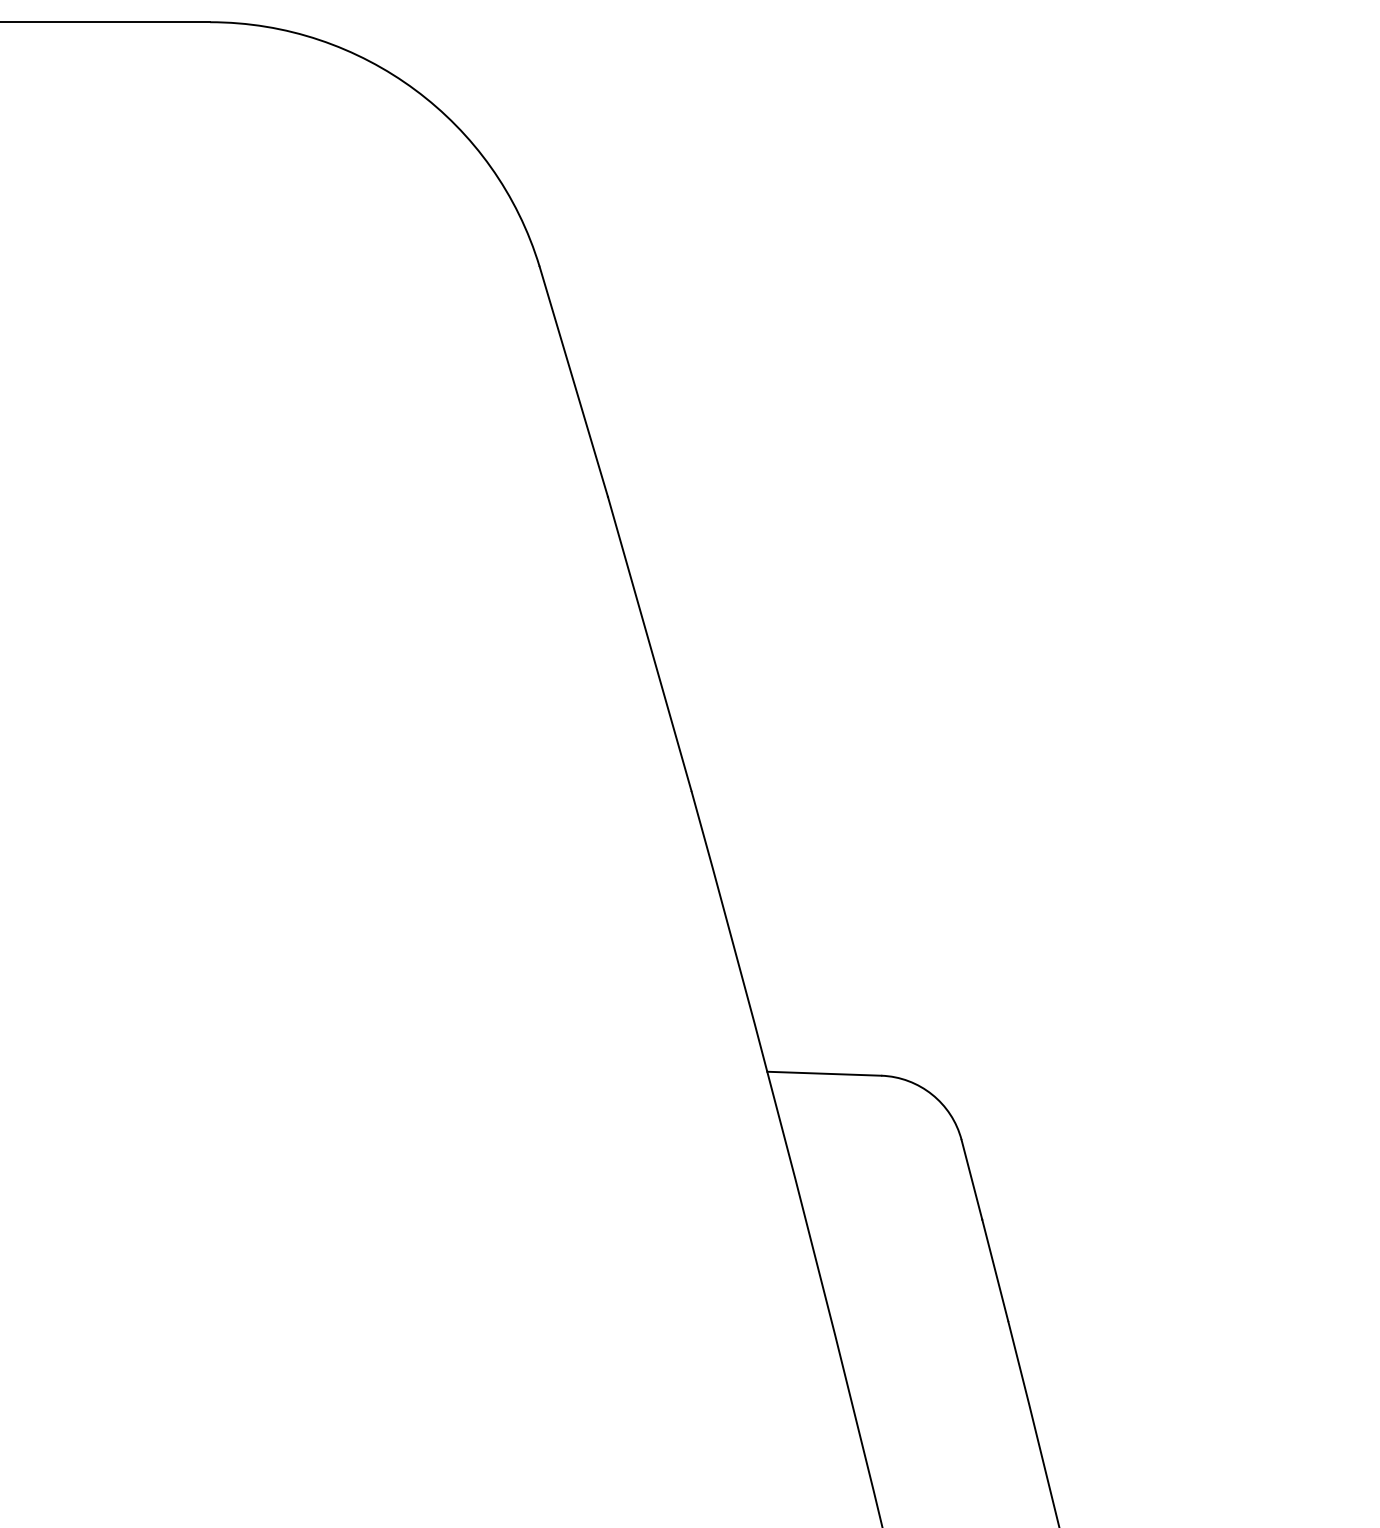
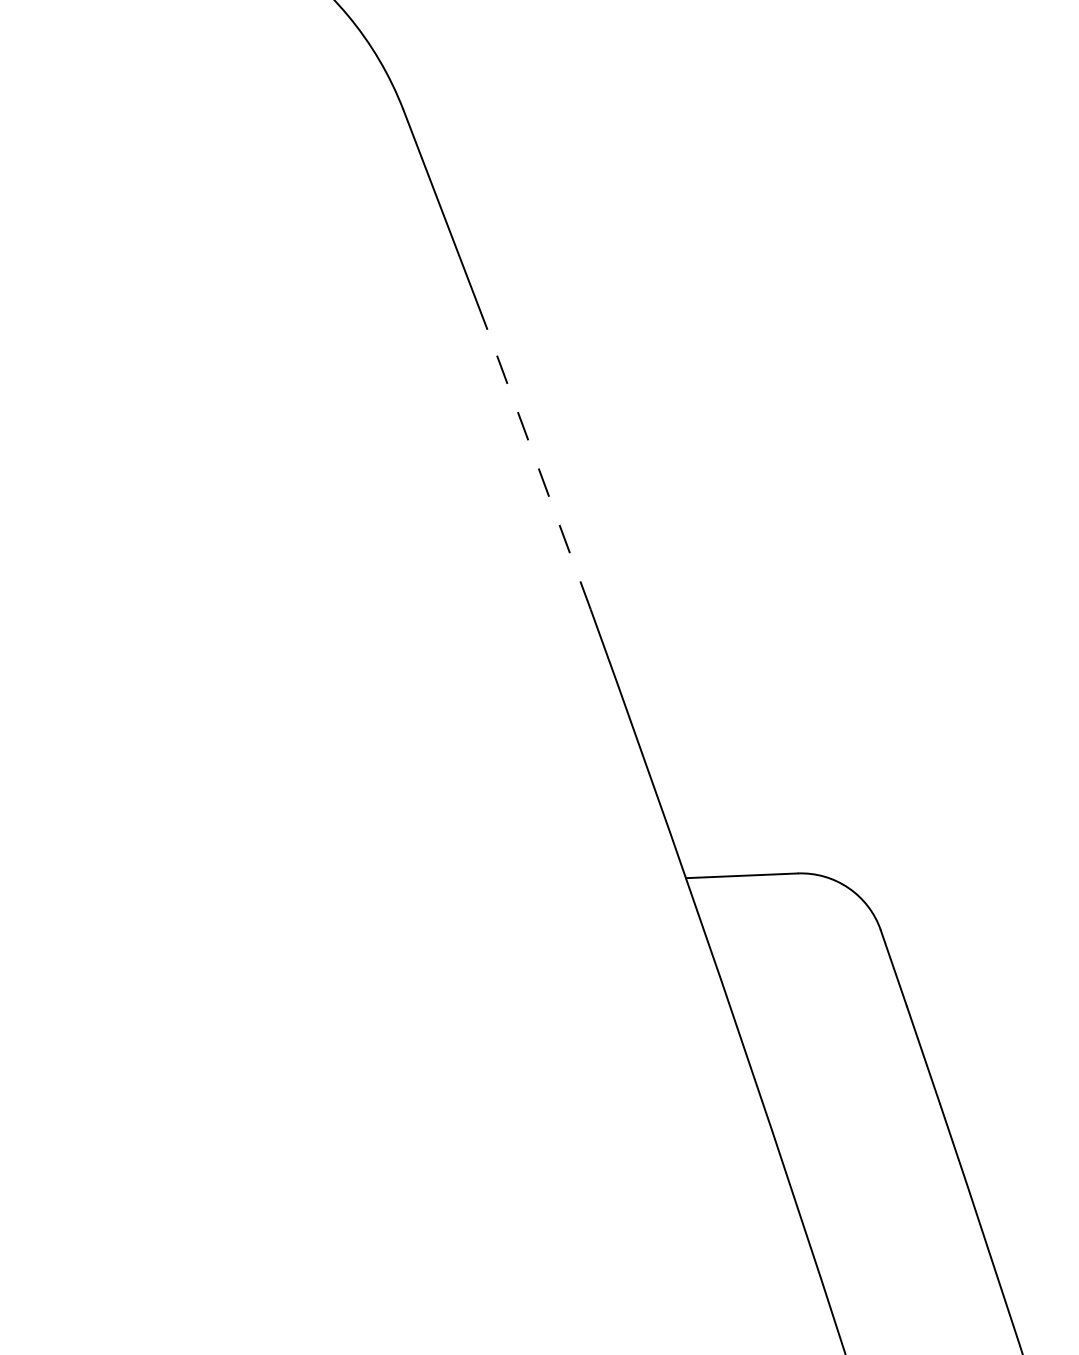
line: (649, 643) -> (538, 468), solid -> dashed

